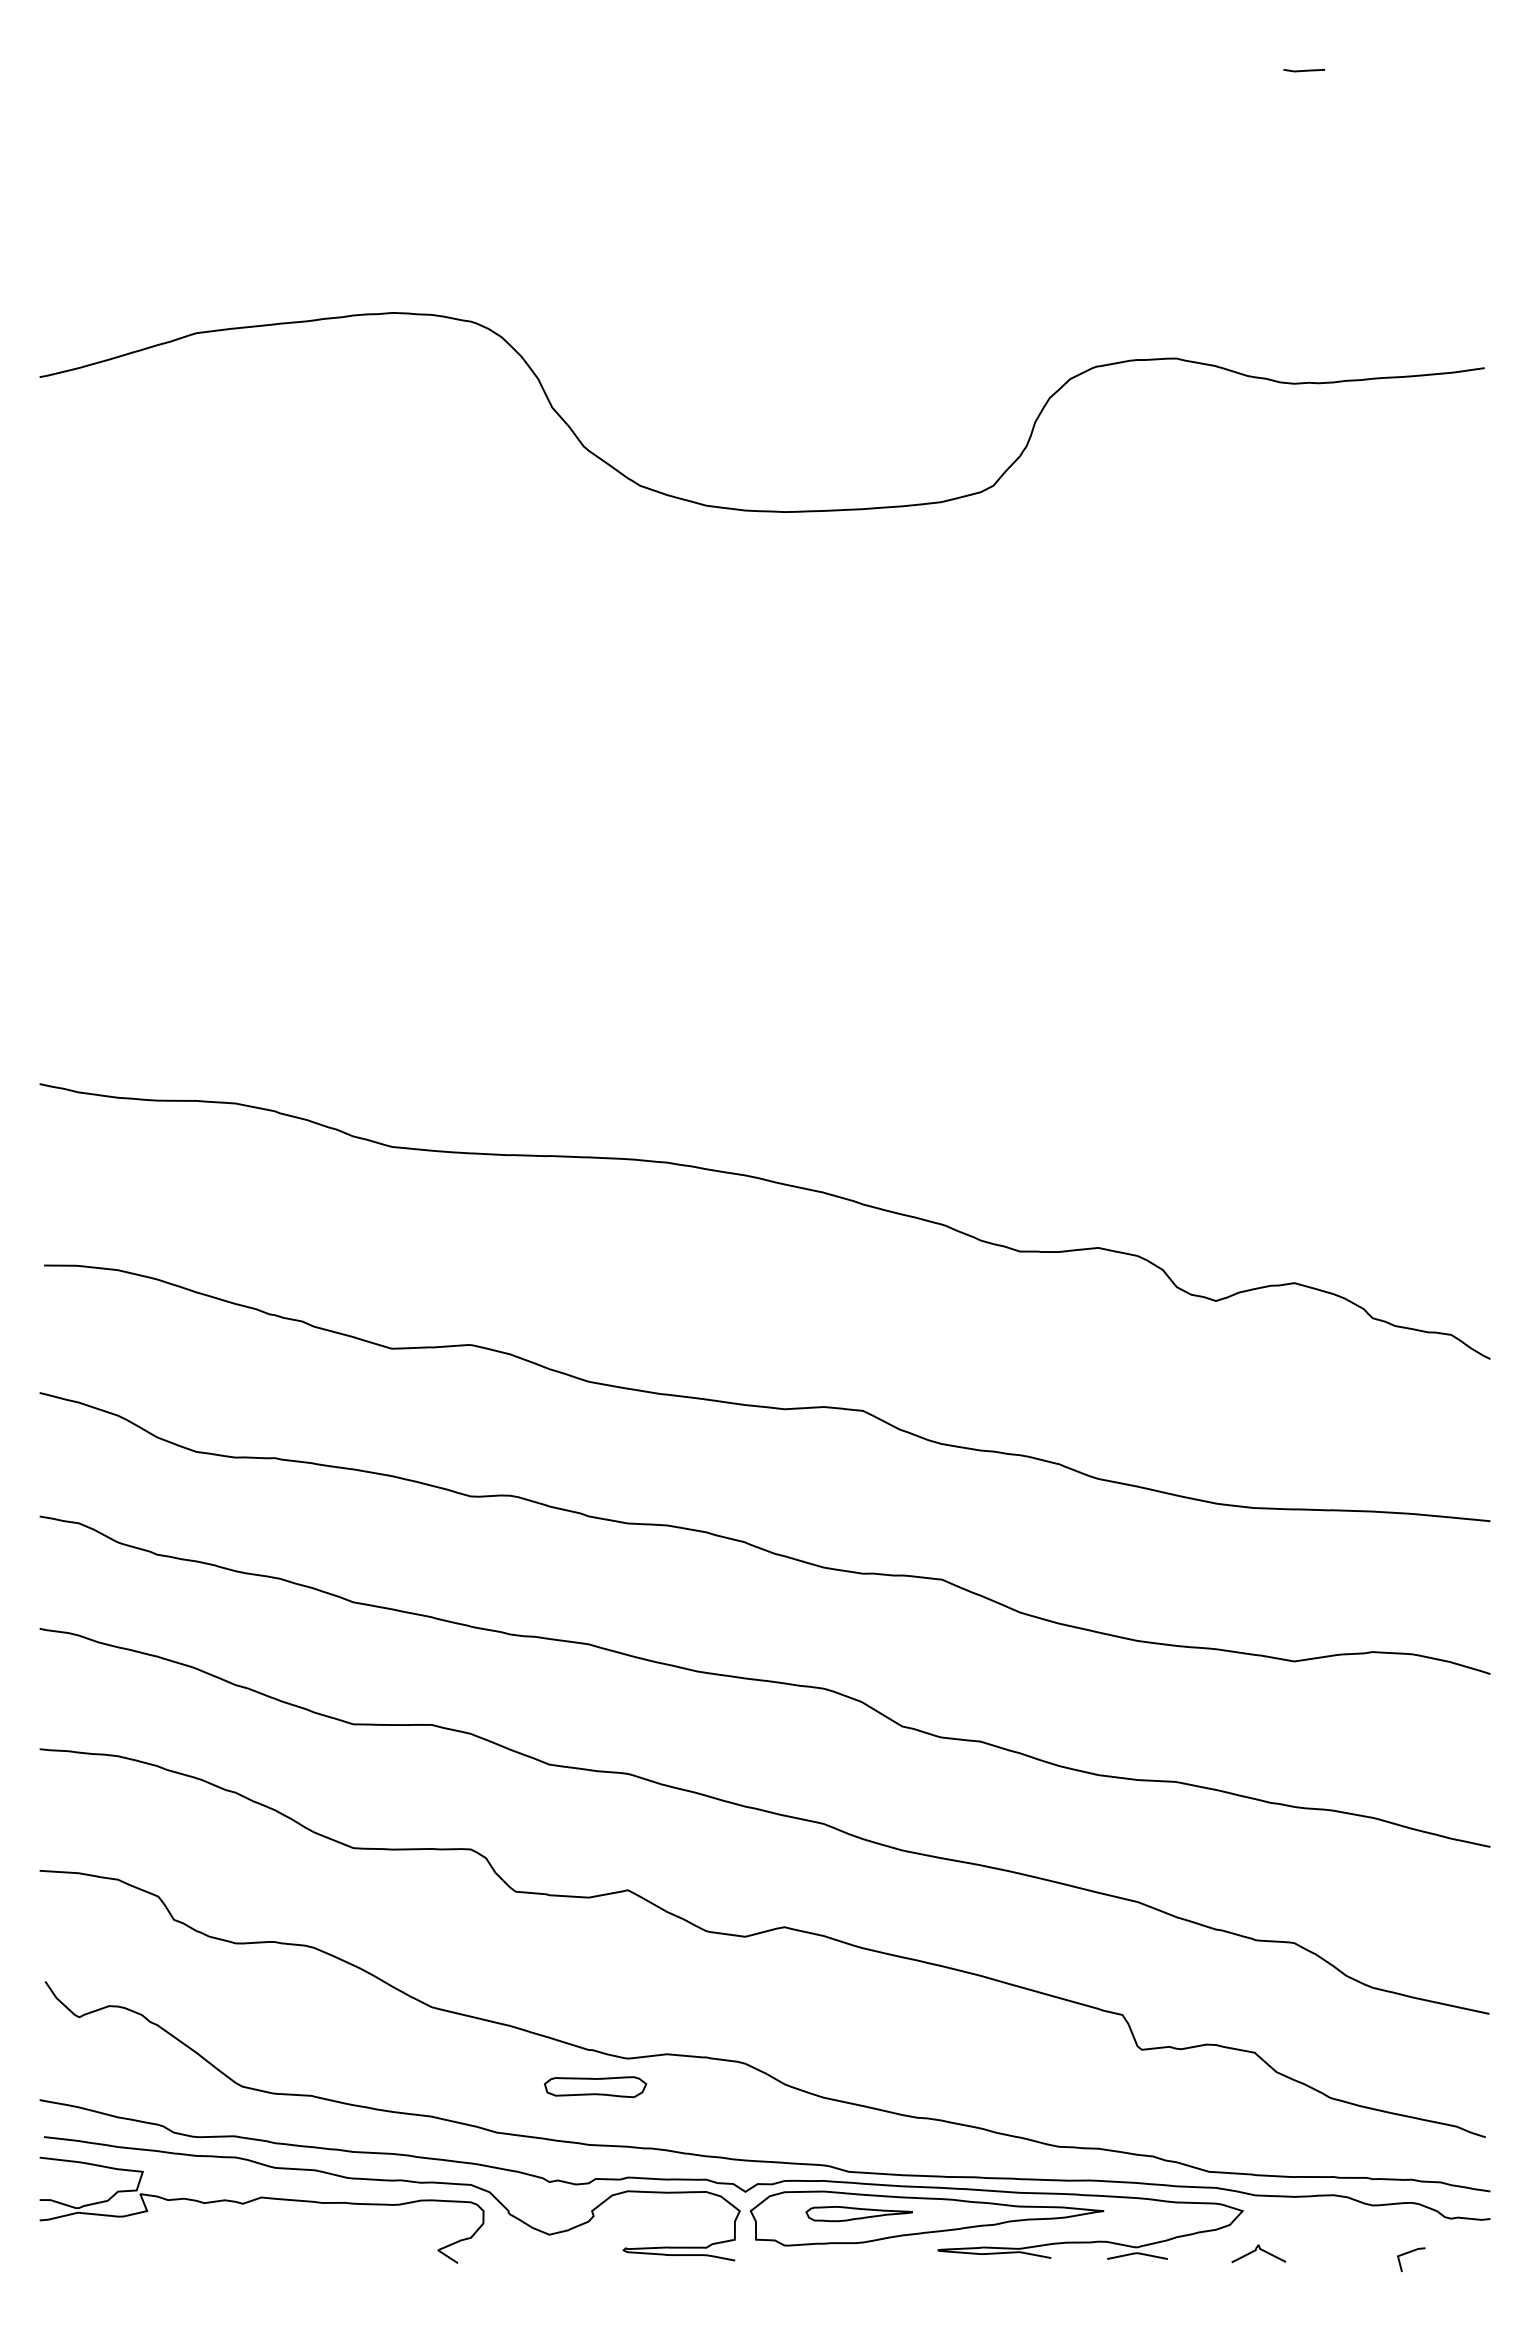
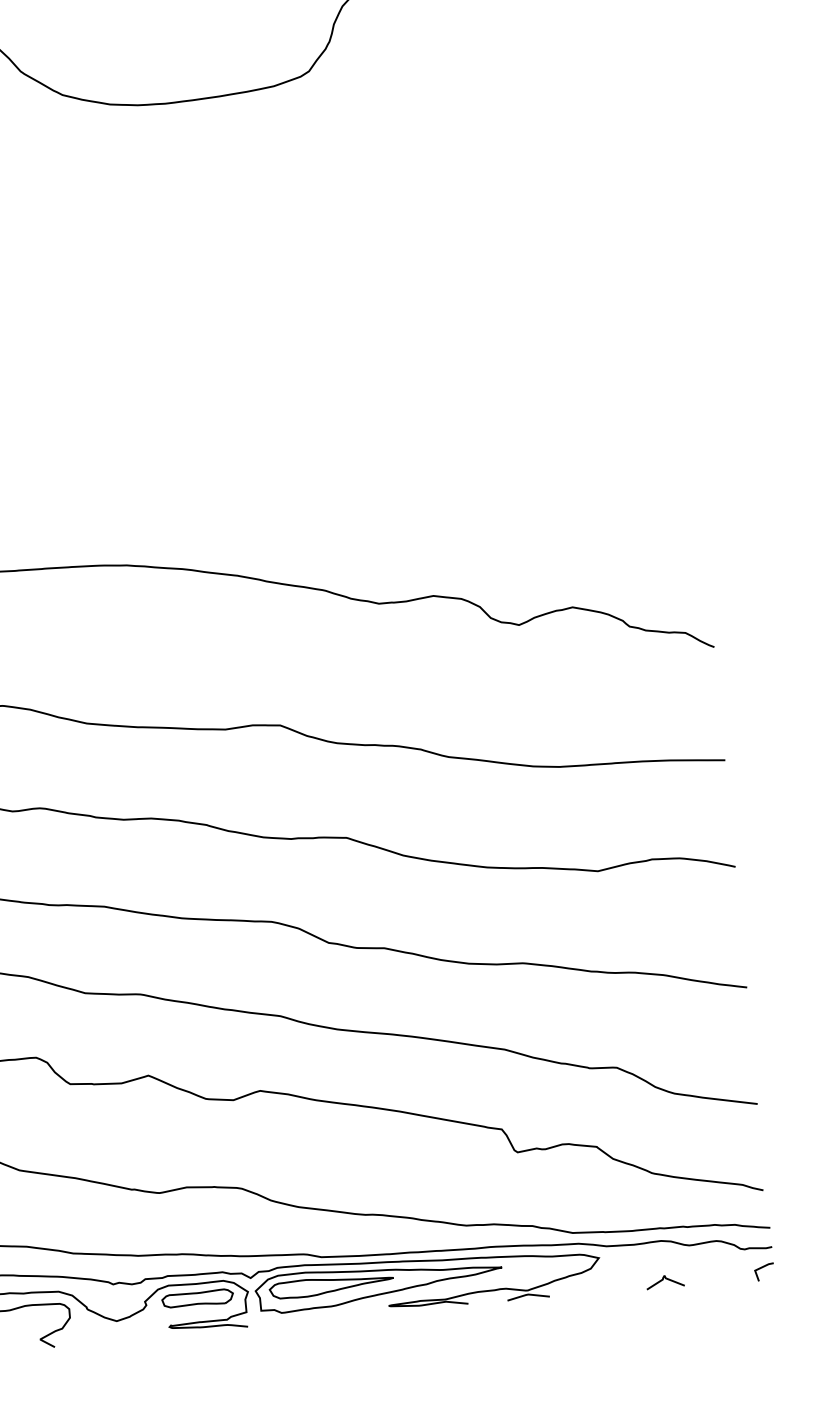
part: (595, 2087) -> (197, 1299), moved
part: (859, 2213) -> (331, 1285), size x1.67
curve: (1256, 2250) -> (663, 1279), moved
line: (1409, 2253) -> (762, 1267), moved

